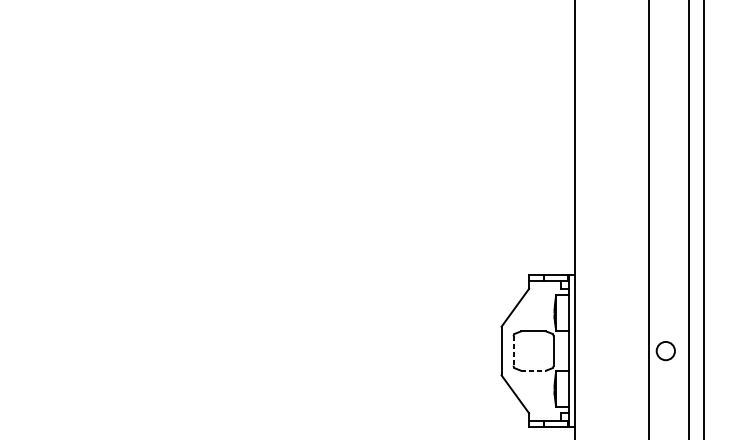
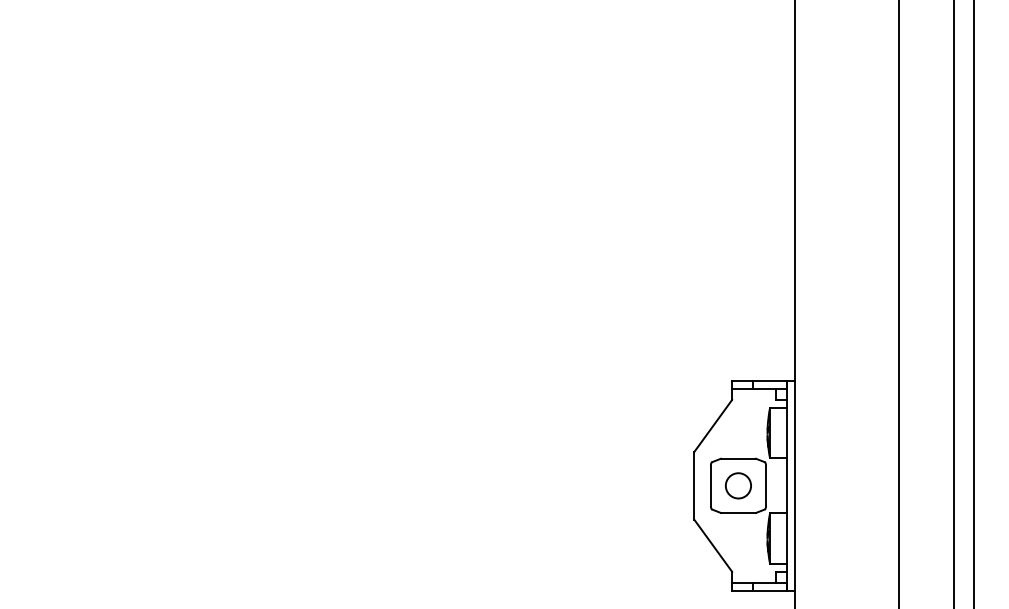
circle: (665, 350) -> (738, 485), moved
line: (513, 351) -> (710, 486), dashed -> solid
line: (533, 371) -> (738, 513), dashed -> solid

